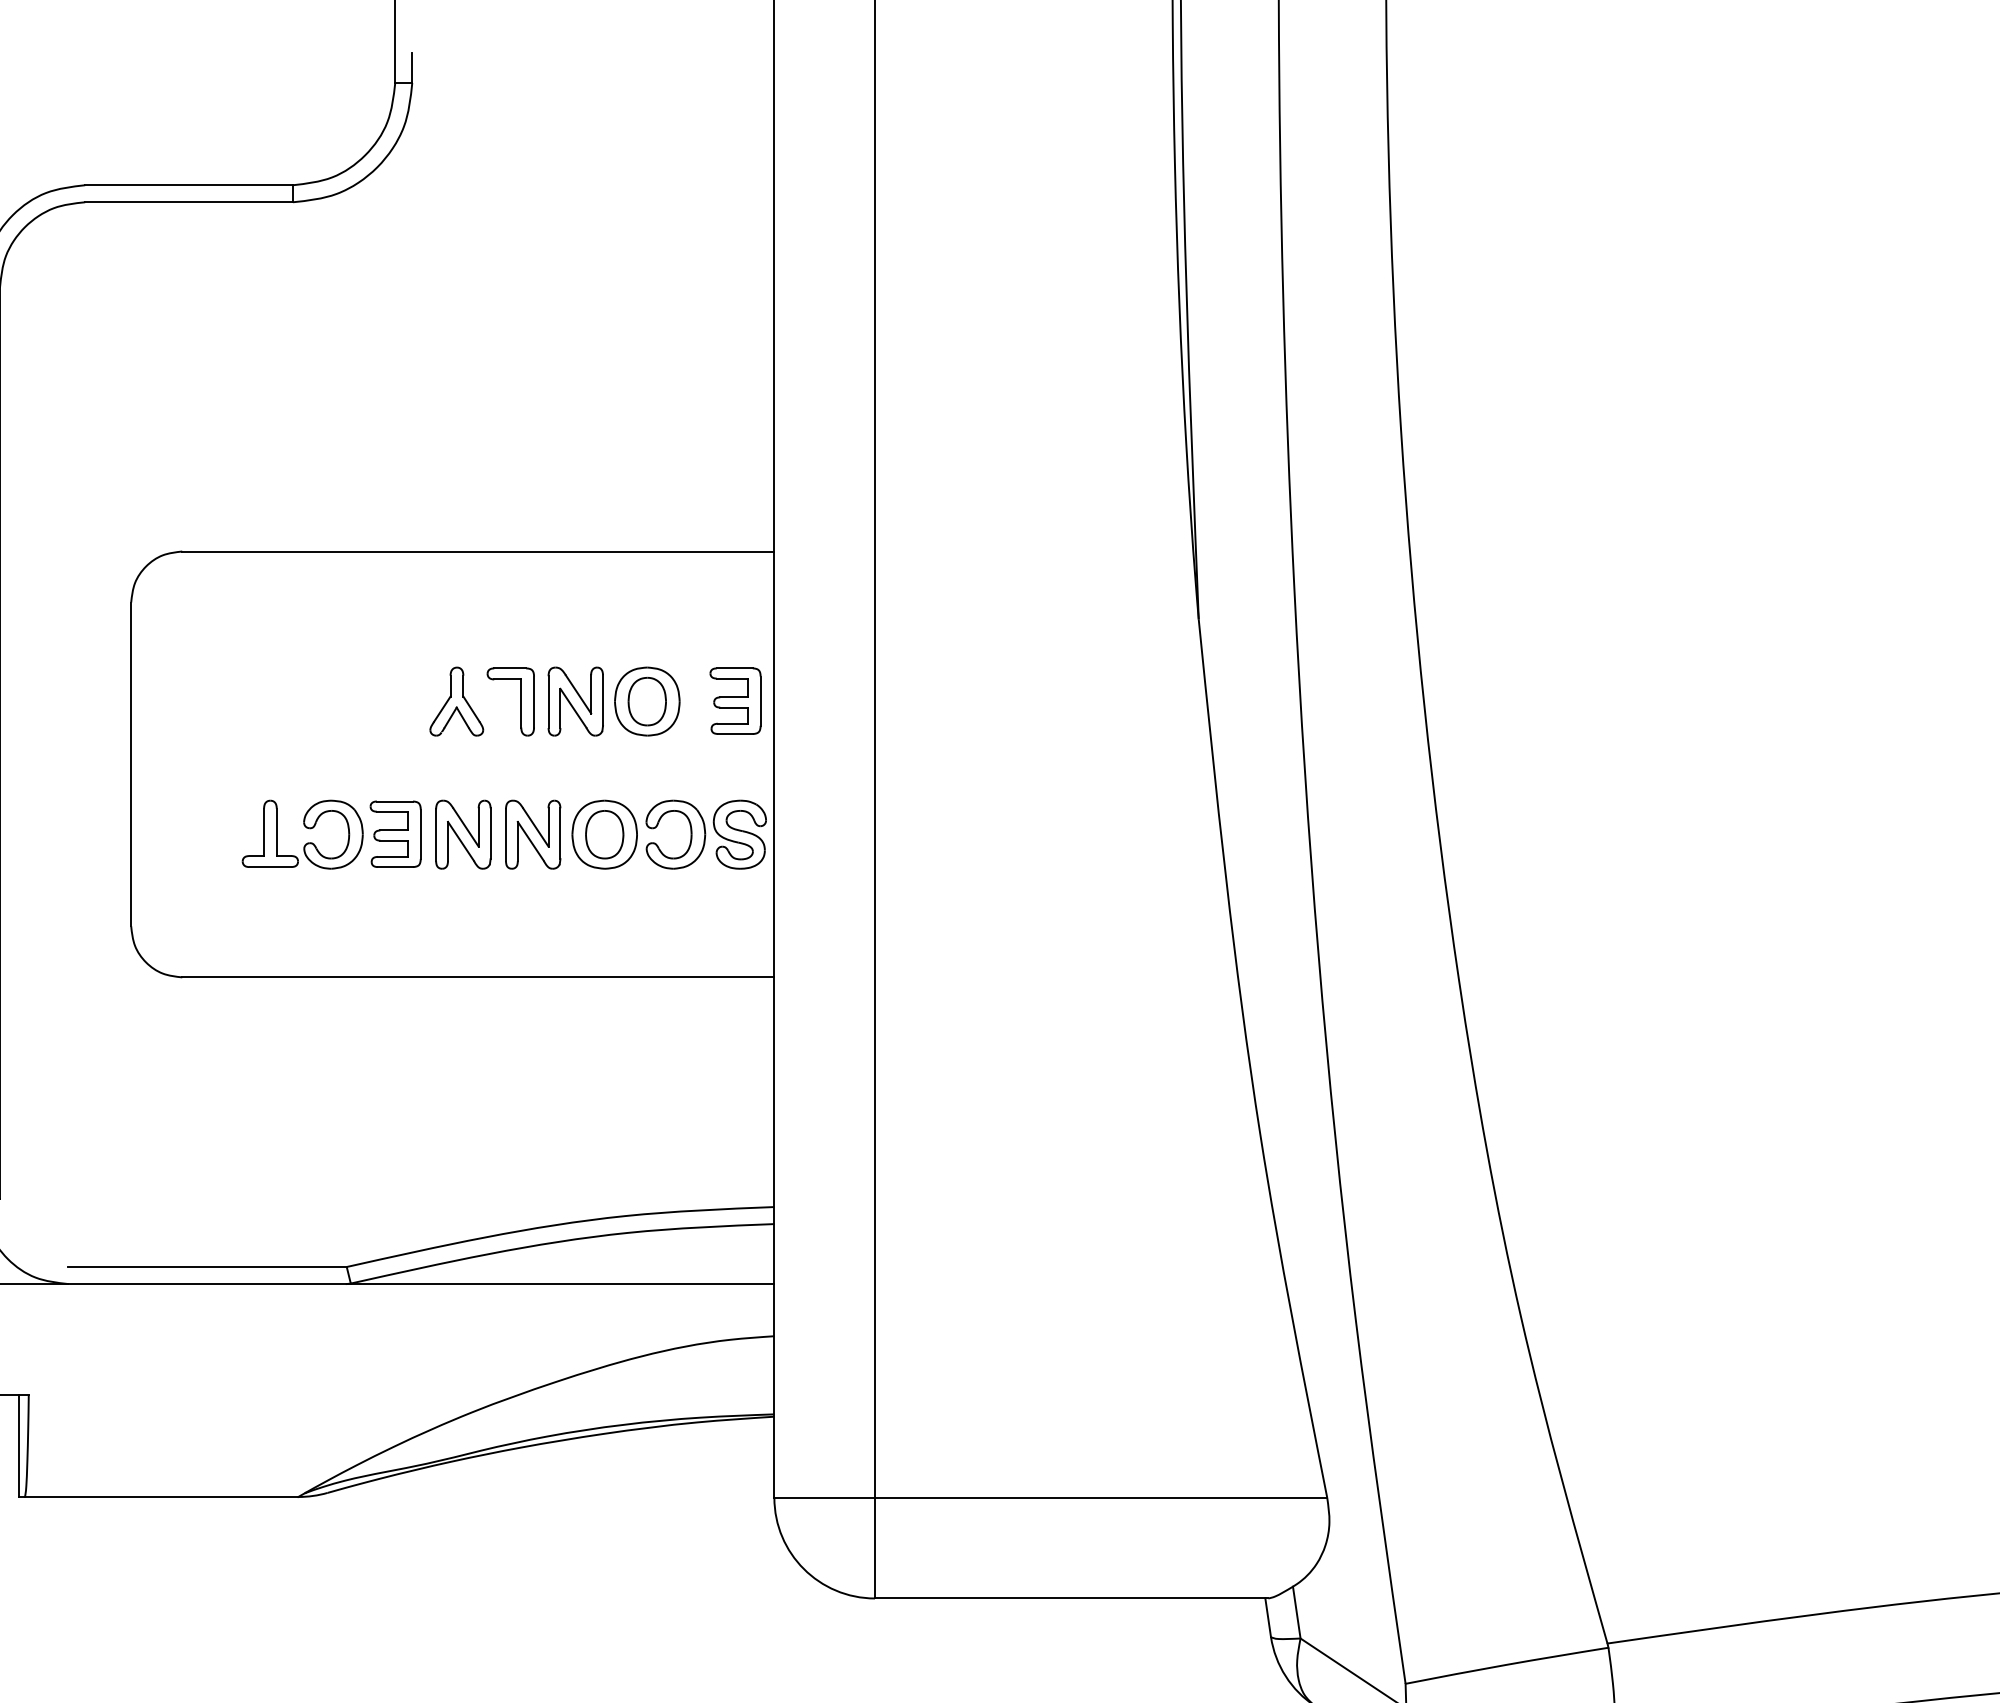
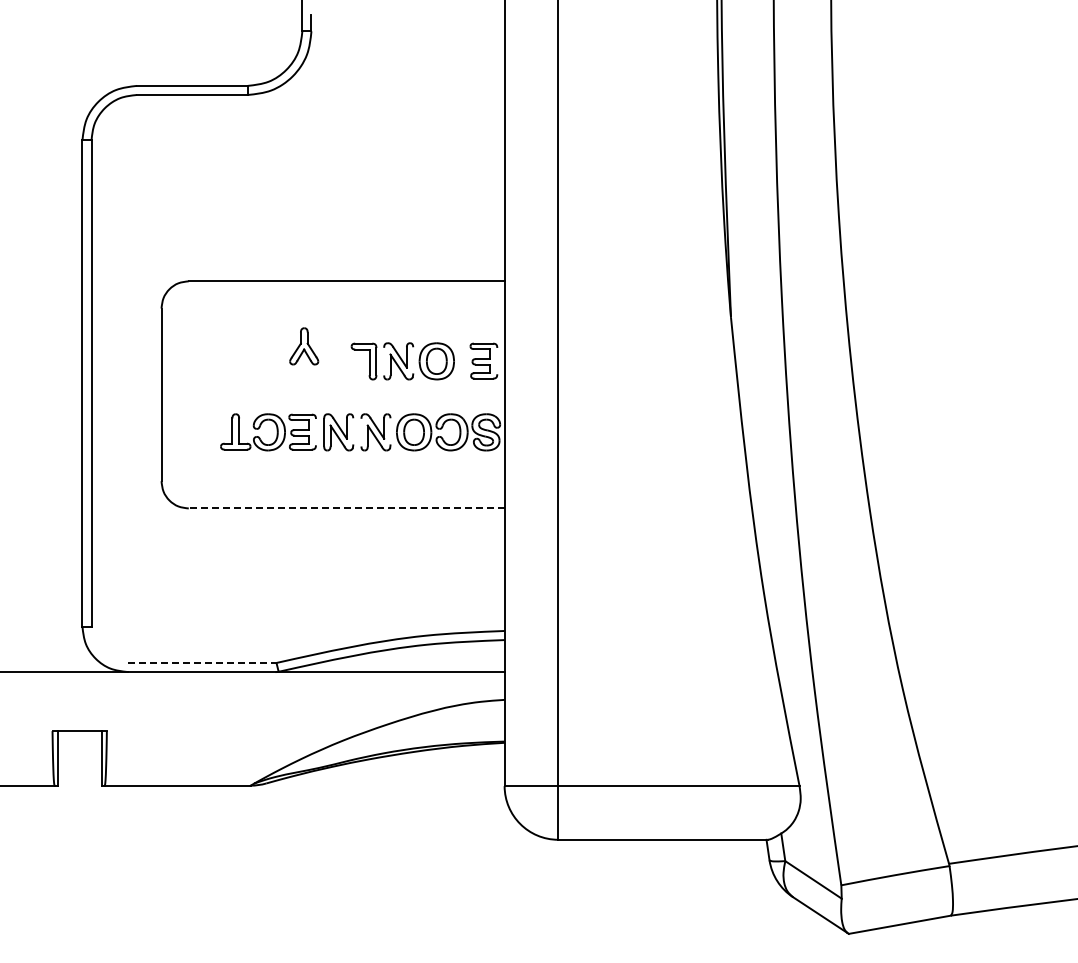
line: (603, 699) -> (413, 360), removed
line: (761, 699) -> (497, 360), removed
part: (457, 701) -> (304, 346), moved
line: (549, 701) -> (384, 361), removed
line: (491, 833) -> (353, 431), removed
line: (560, 833) -> (390, 431), removed
line: (421, 834) -> (316, 432), removed
line: (506, 834) -> (361, 432), removed
line: (477, 977) -> (346, 508), solid -> dashed
line: (208, 1266) -> (202, 662), solid -> dashed

